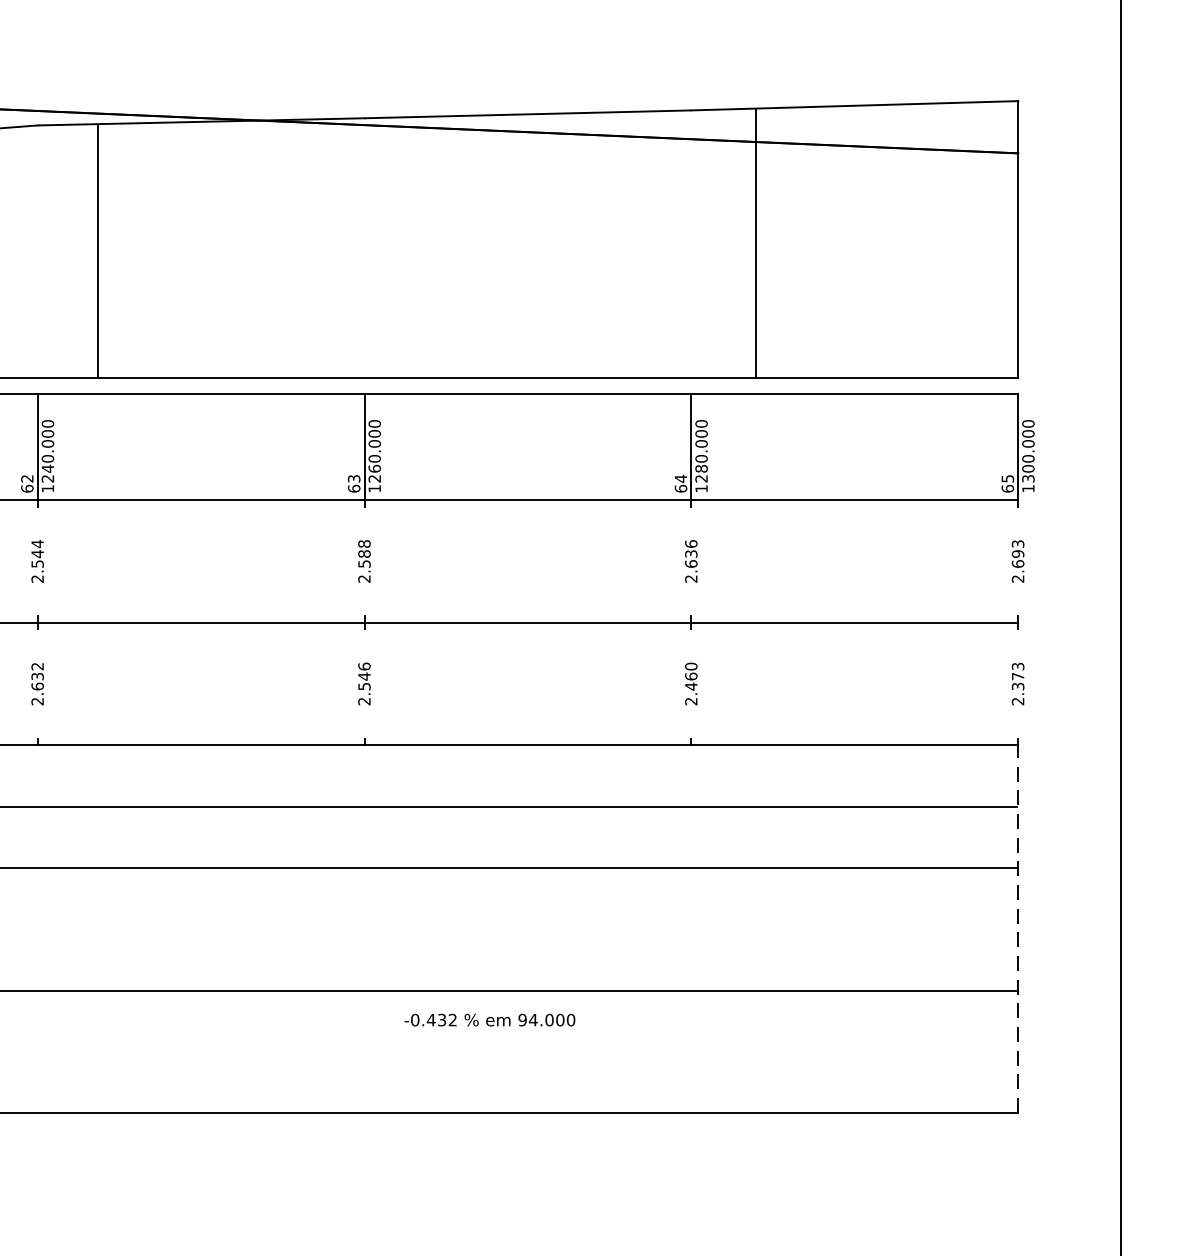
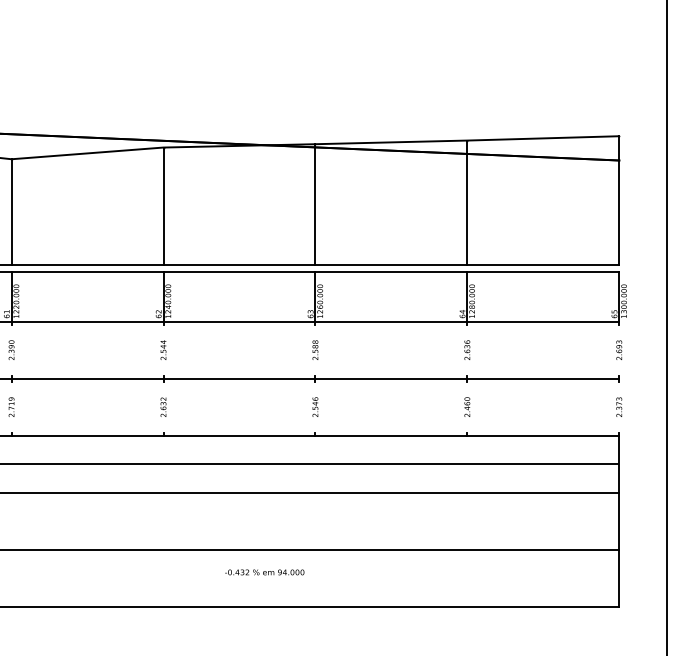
line: (756, 243) -> (467, 202), moved
line: (364, 247) -> (315, 204), added
line: (97, 250) -> (163, 205), moved
line: (1018, 927) -> (619, 520), dashed -> solid
text: (489, 1020) -> (264, 572), moved

